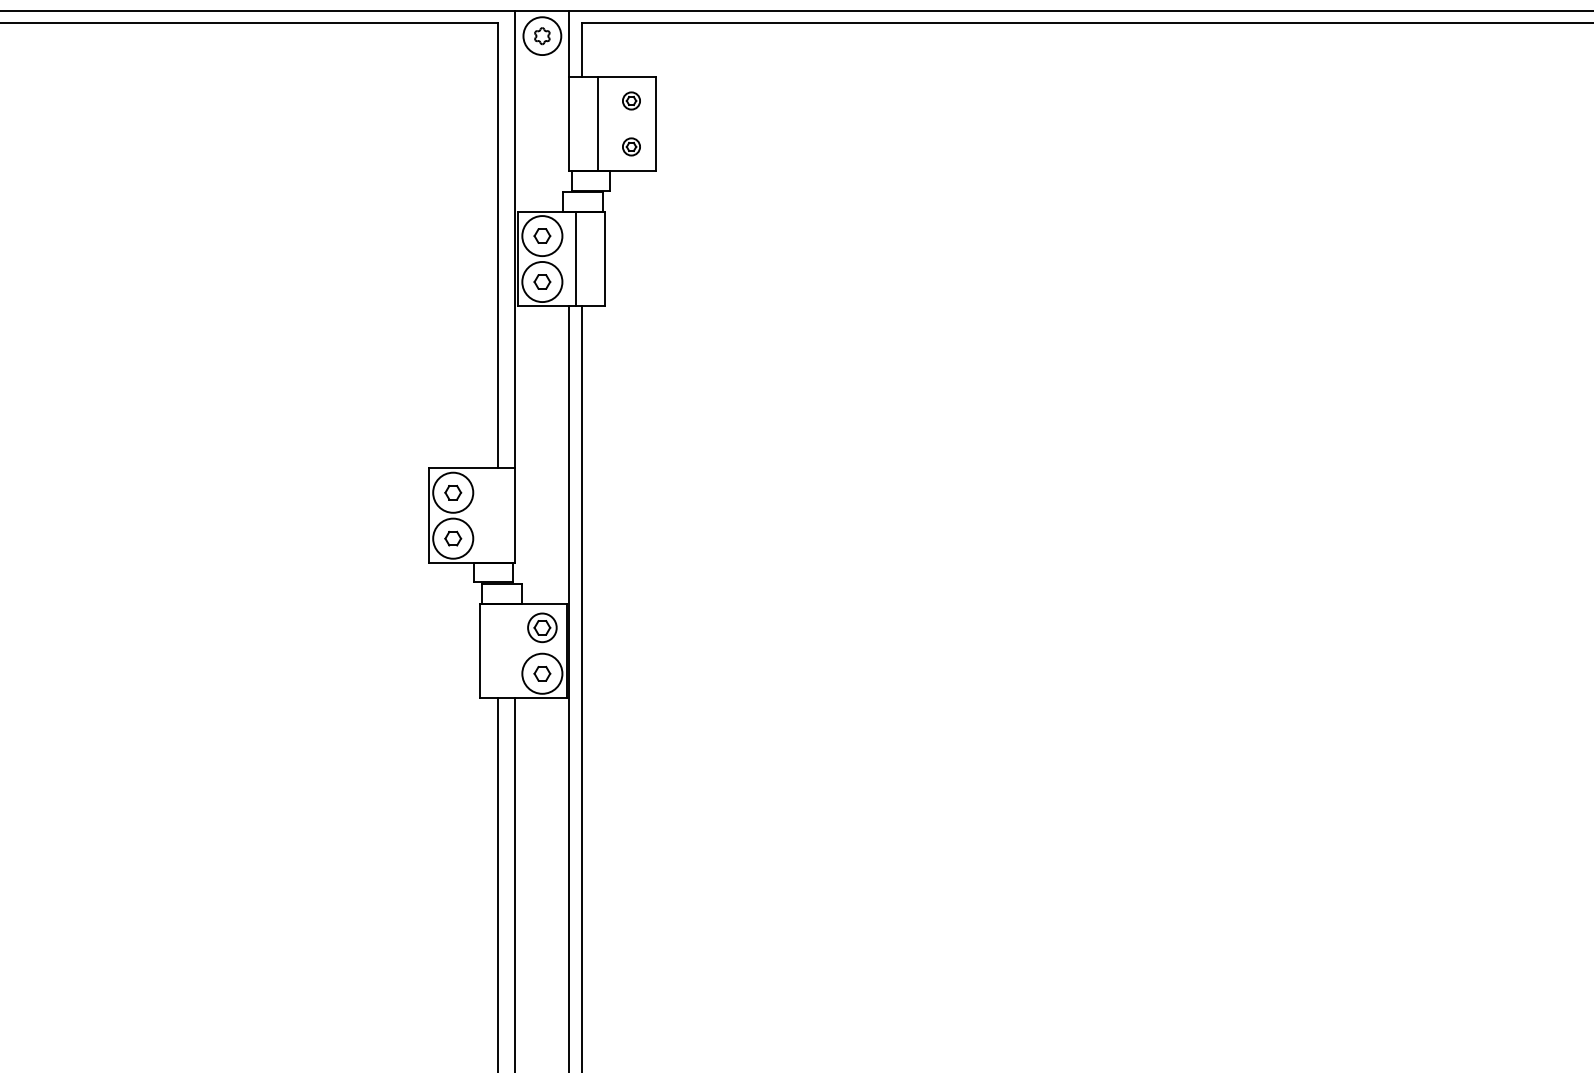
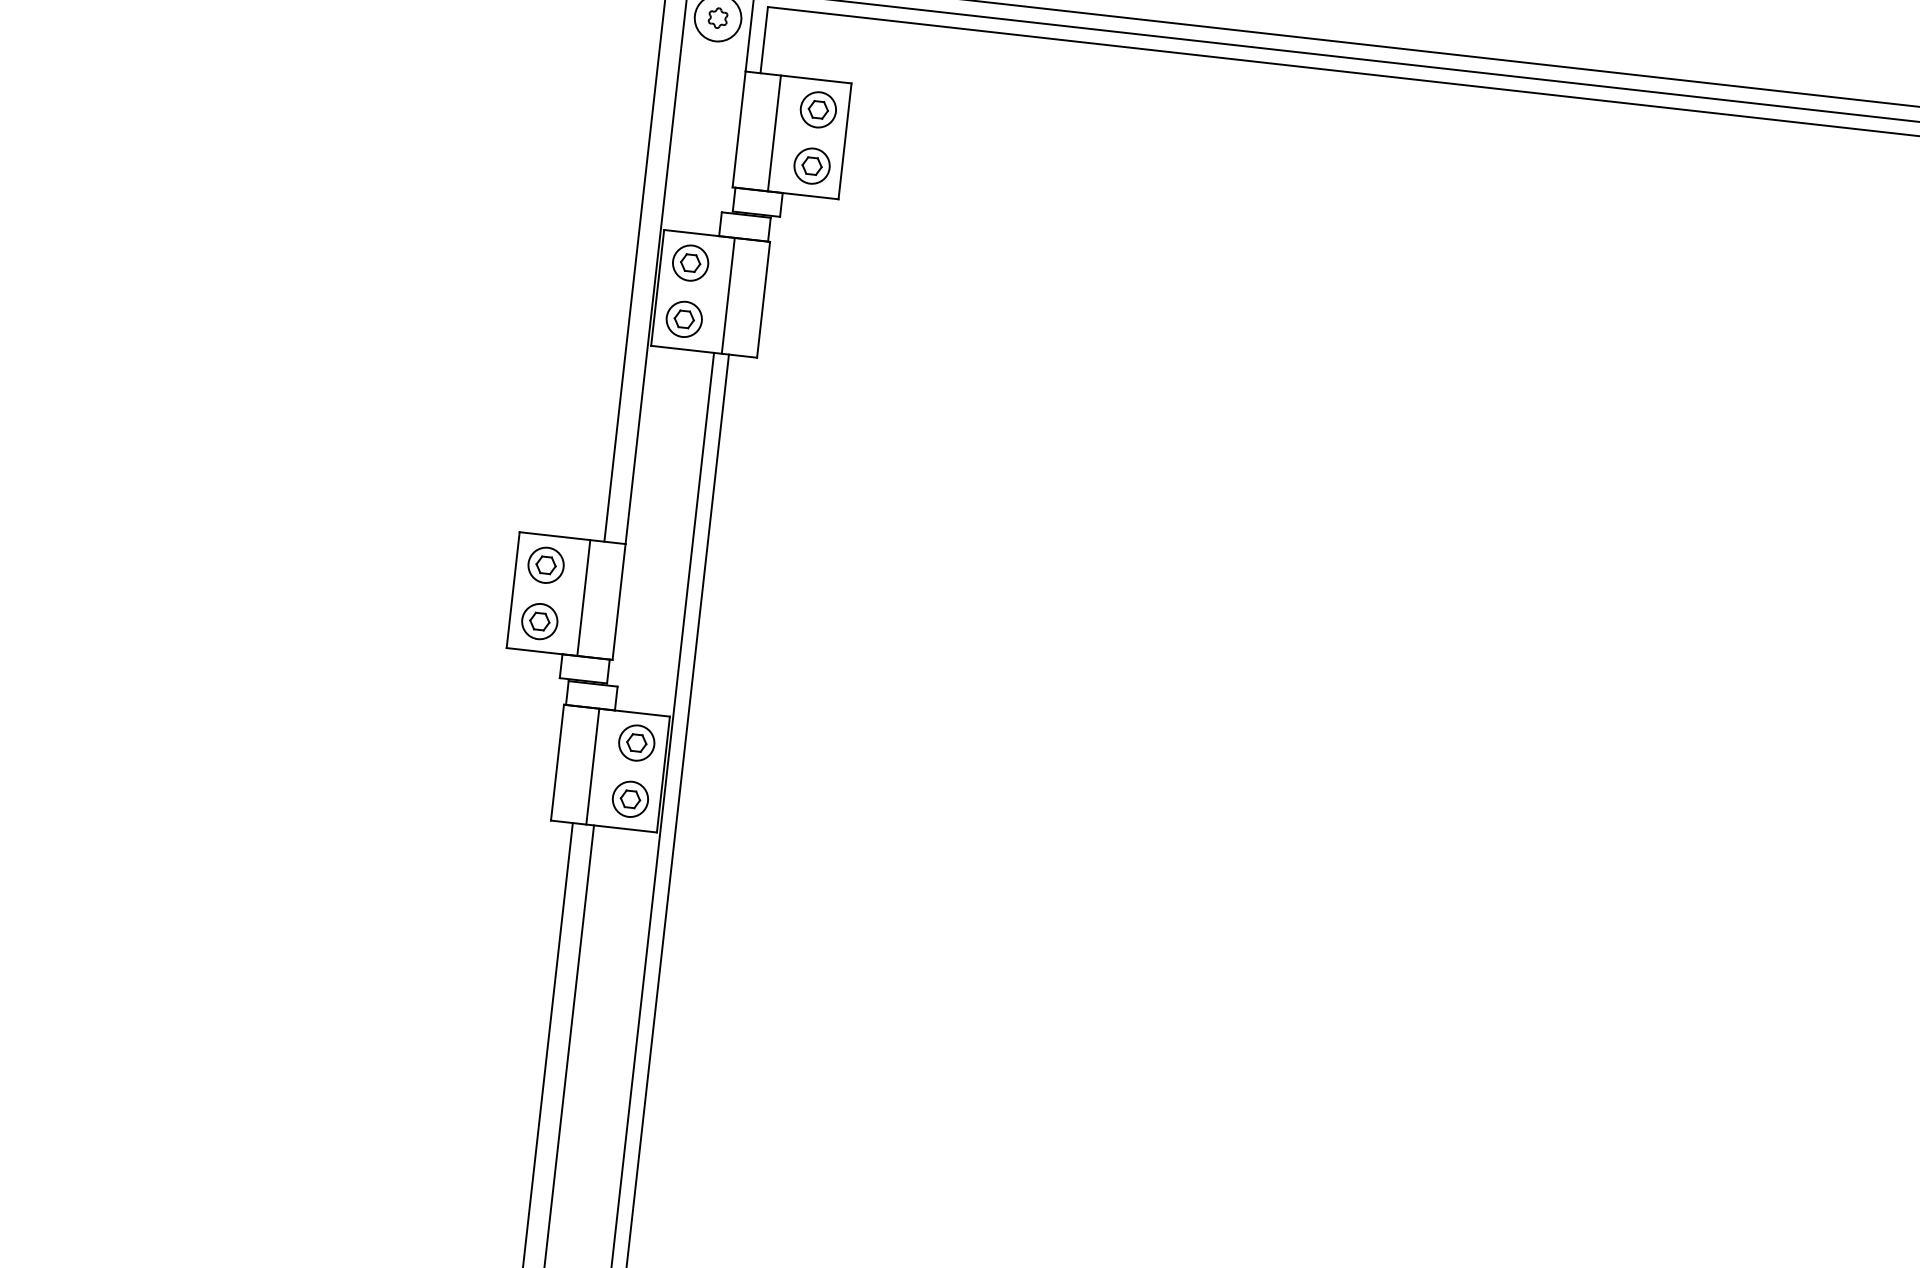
part: (631, 100) -> (818, 109), size x1.67
part: (631, 146) -> (812, 165), size x1.67
circle: (542, 235) -> (690, 262), size x0.71
circle: (542, 281) -> (684, 318), size x0.71
circle: (452, 492) -> (545, 564), size x0.71
line: (486, 515) -> (583, 597), added
circle: (452, 538) -> (538, 621), size x0.71
line: (509, 650) -> (593, 766), added
circle: (542, 673) -> (630, 799), size x0.71

